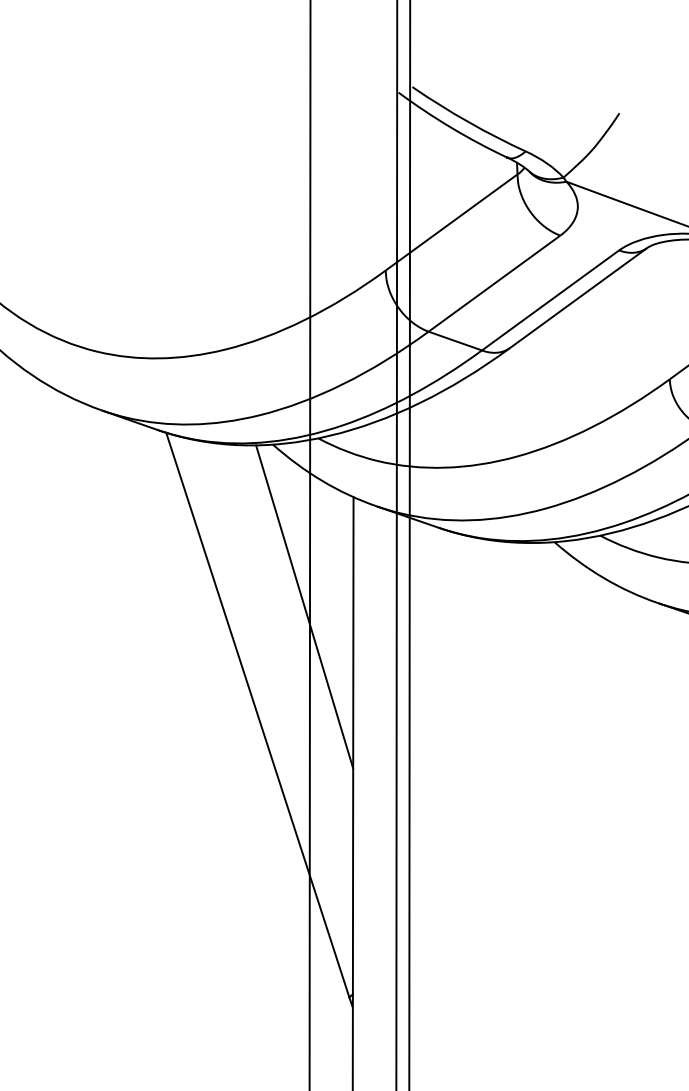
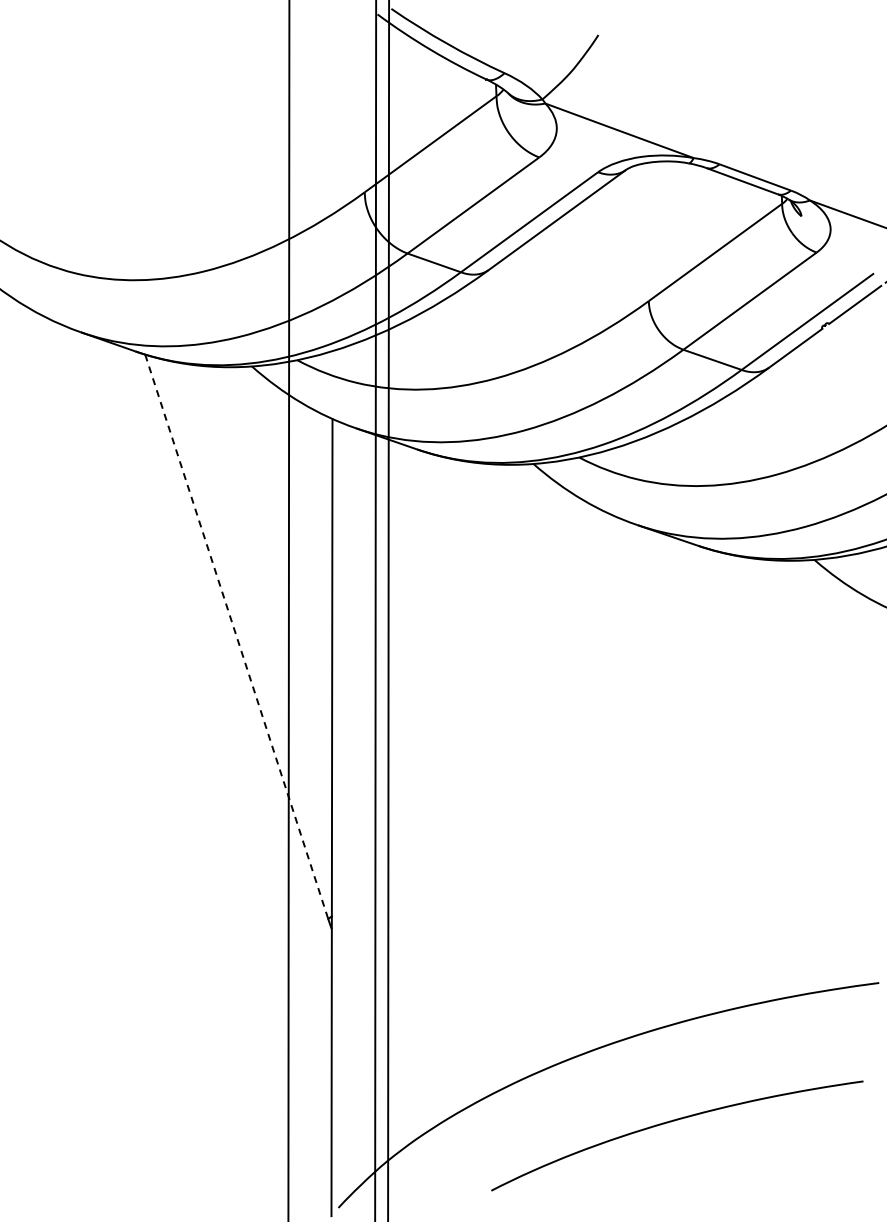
line: (304, 606) -> (283, 528), removed
line: (257, 714) -> (236, 636), solid -> dashed

